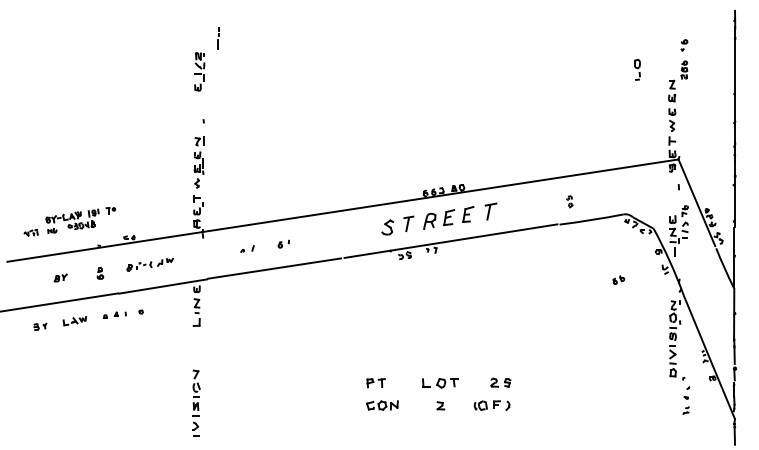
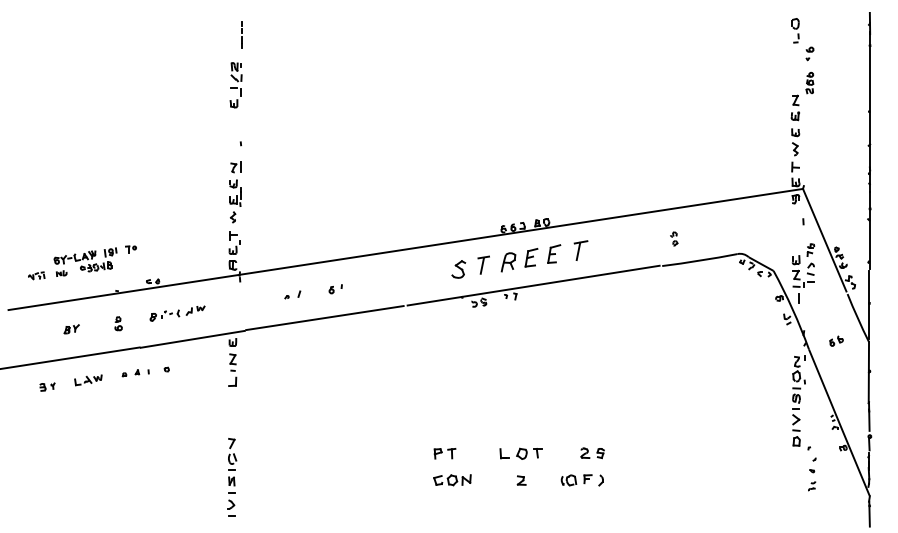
line: (218, 39) -> (241, 36), moved
part: (637, 69) -> (795, 30), moved
part: (618, 279) -> (836, 340), moved

